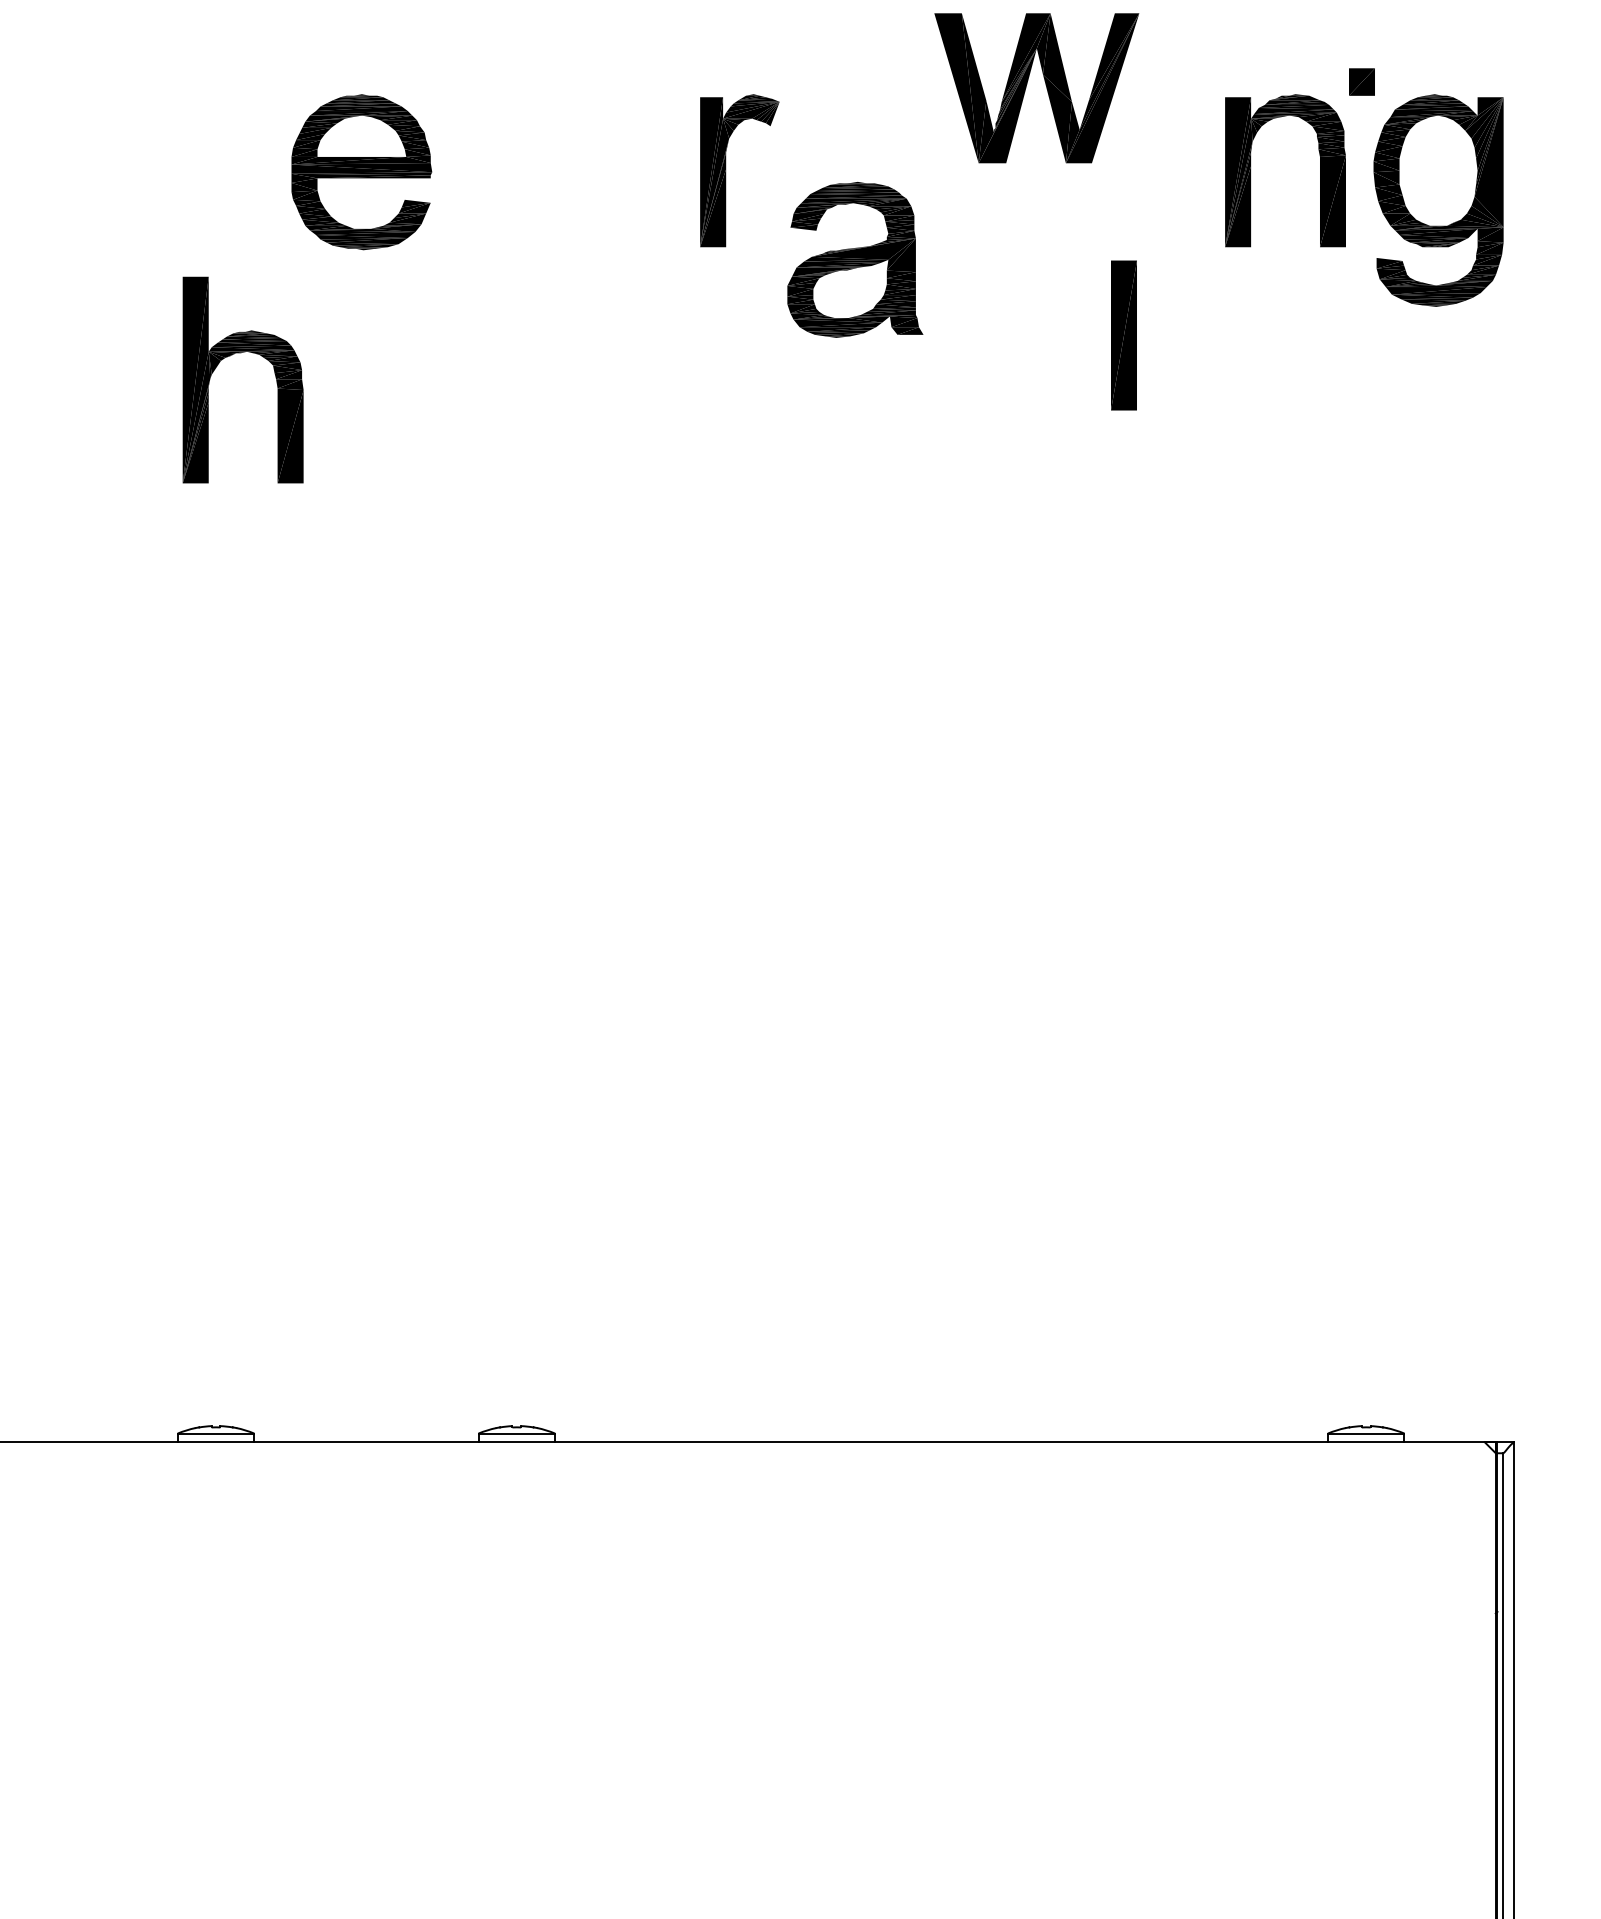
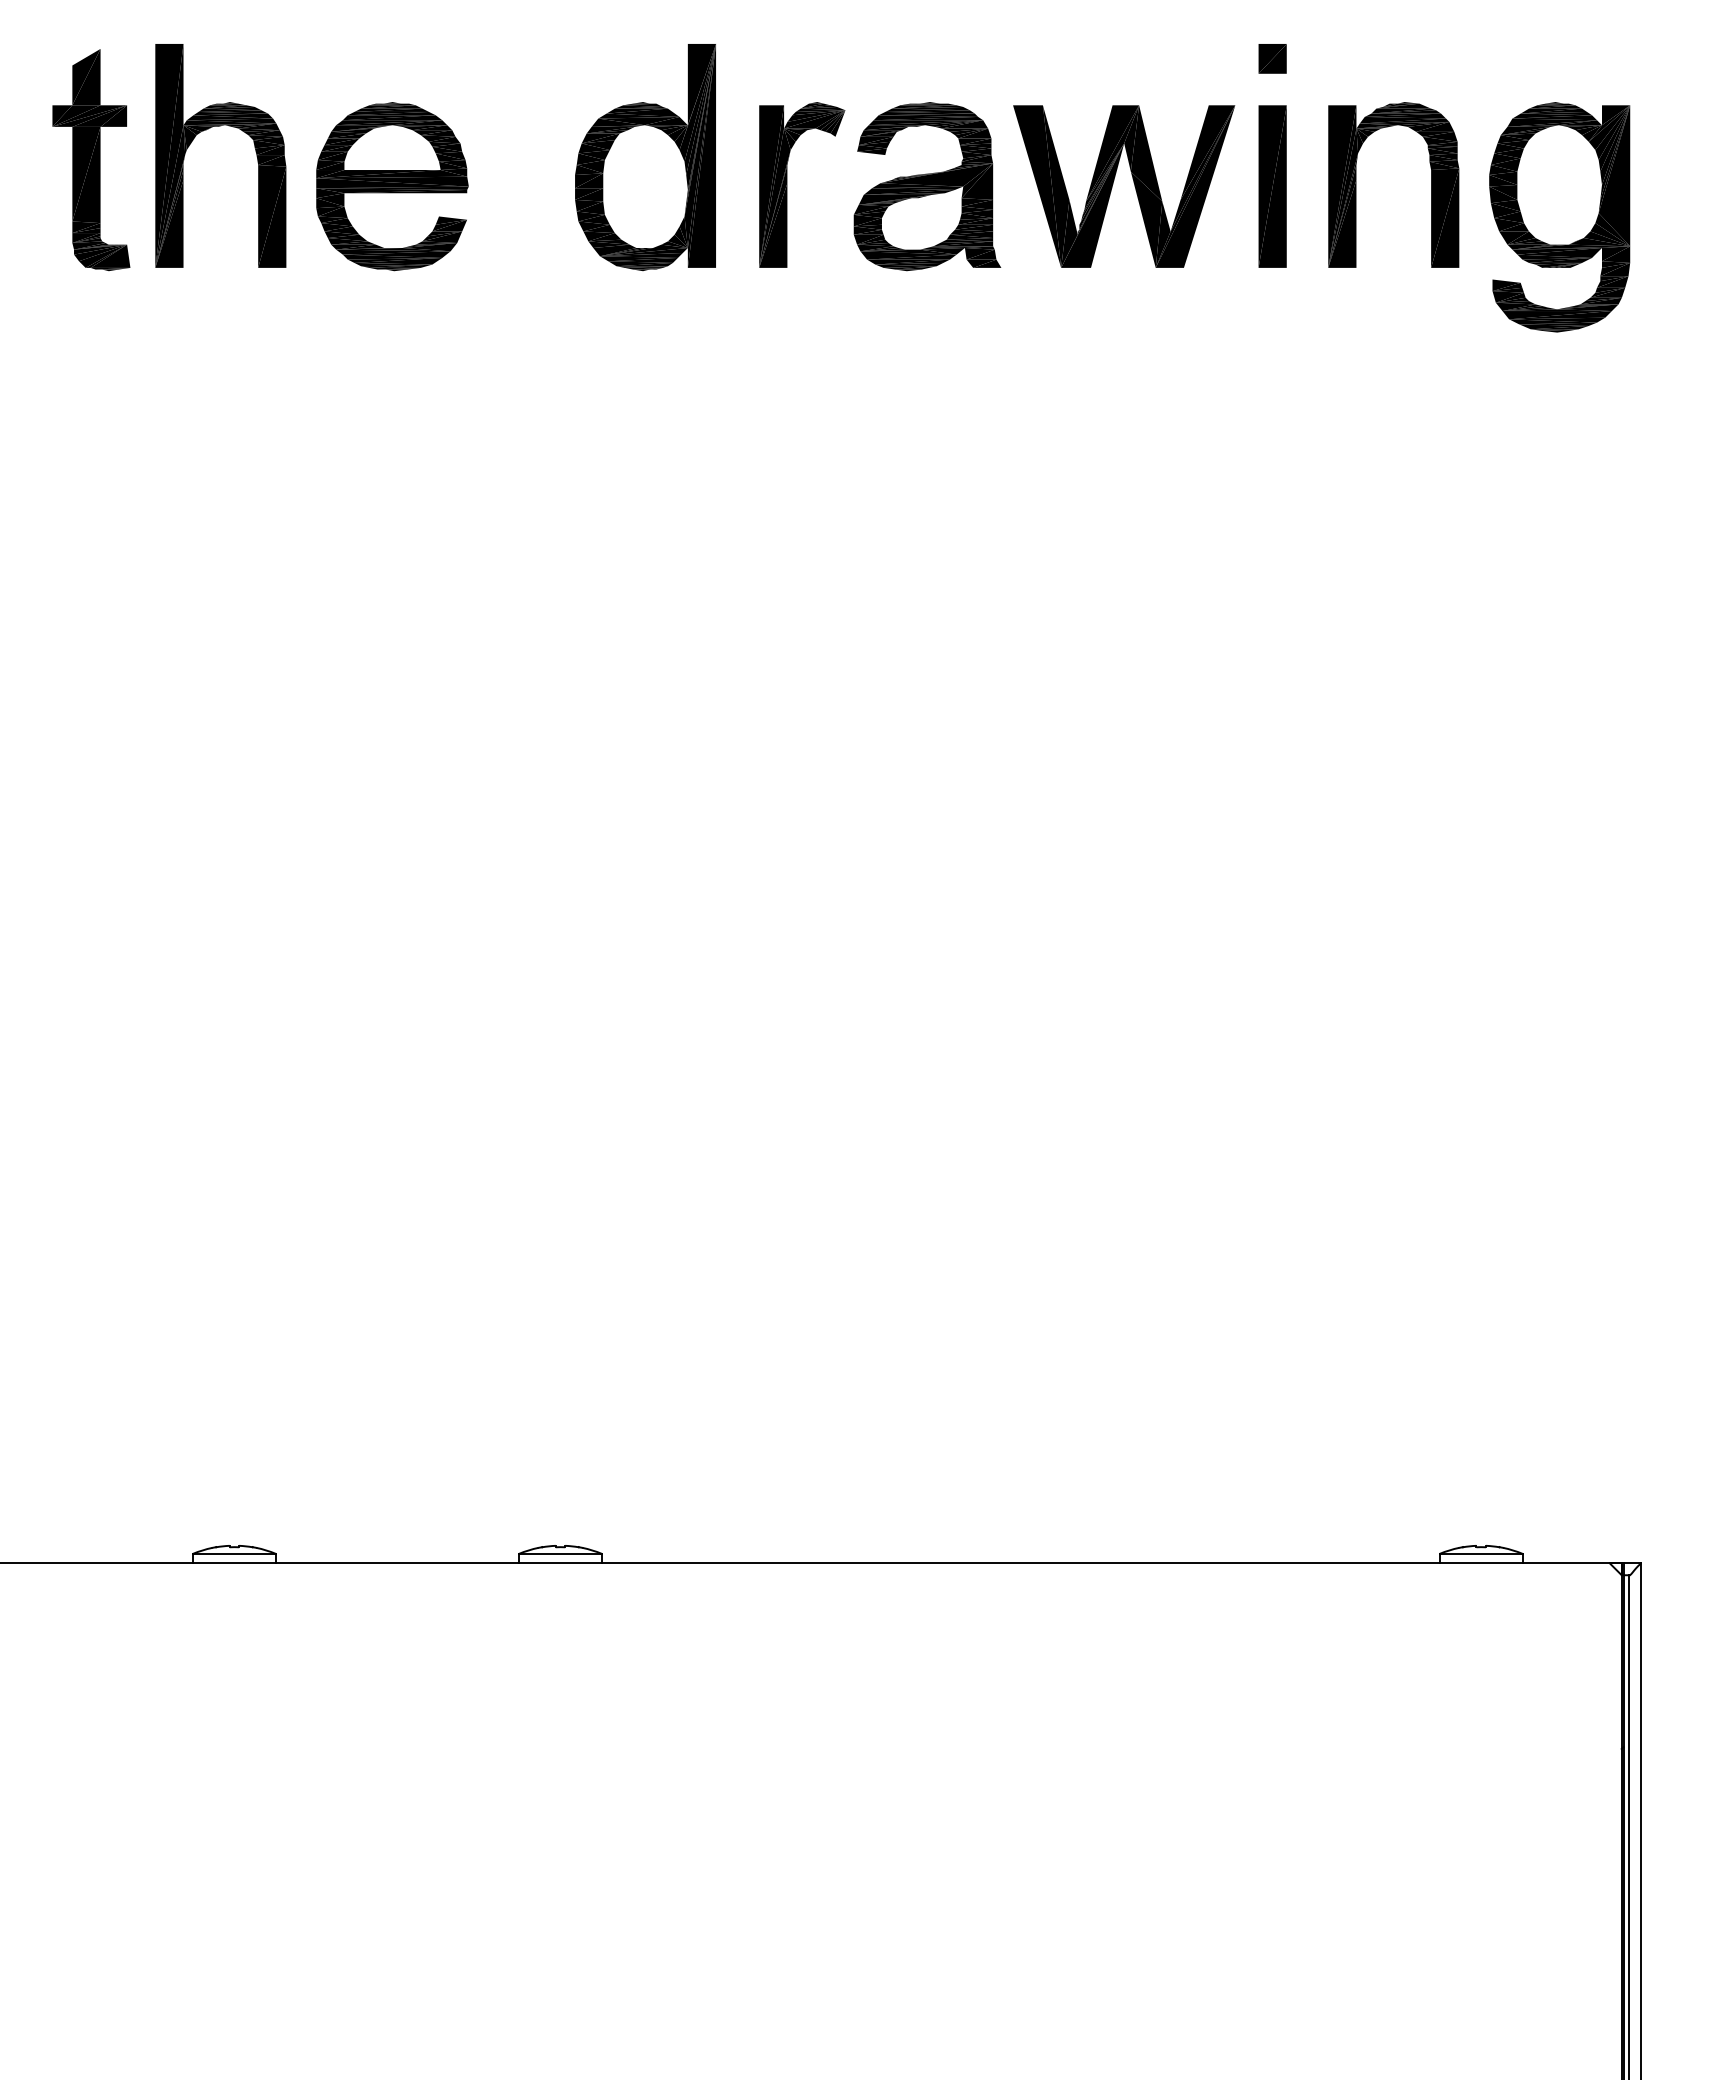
part: (1361, 81) -> (1272, 58), moved
part: (1045, 84) -> (1133, 182), moved
part: (595, 145) -> (645, 157), added
part: (84, 148) -> (91, 160), added
part: (855, 259) -> (927, 186), moved
part: (1123, 335) -> (1272, 186), moved
part: (231, 355) -> (208, 129), moved

